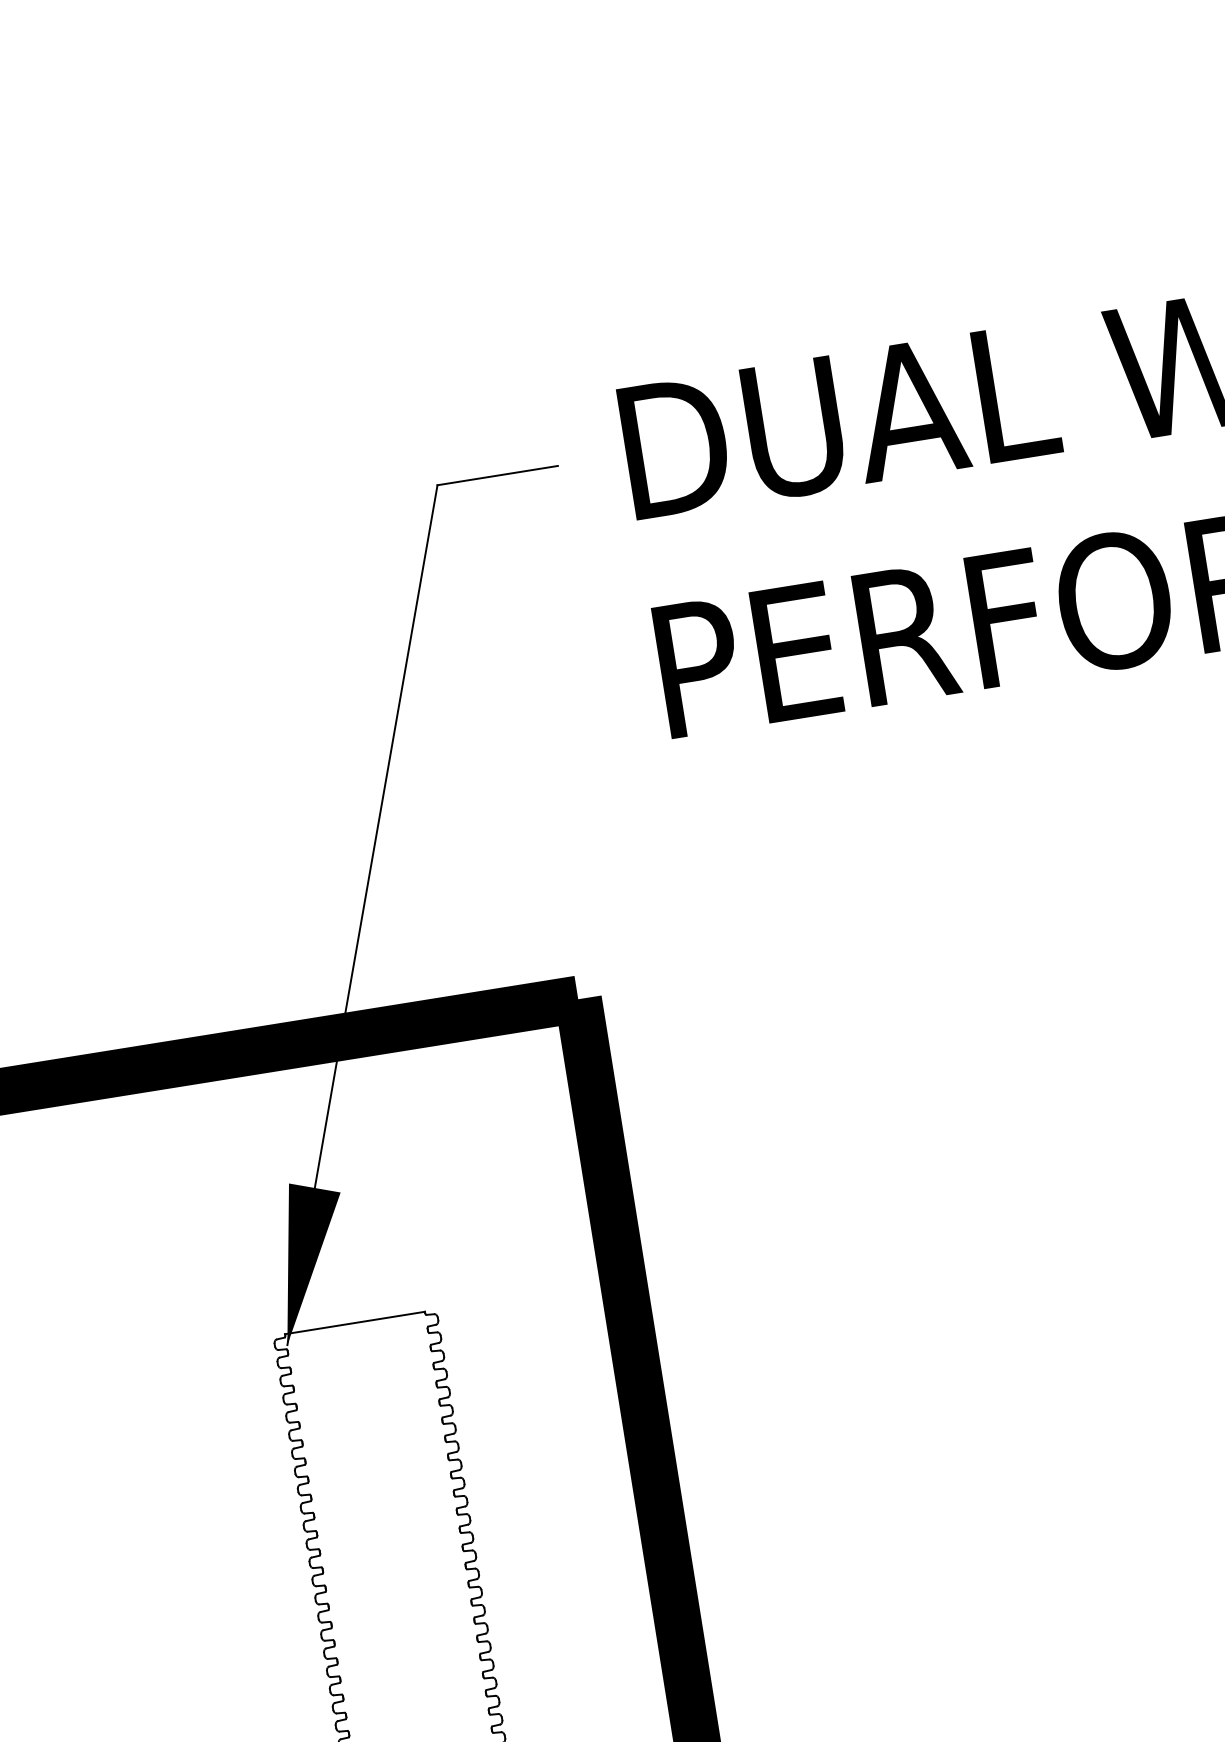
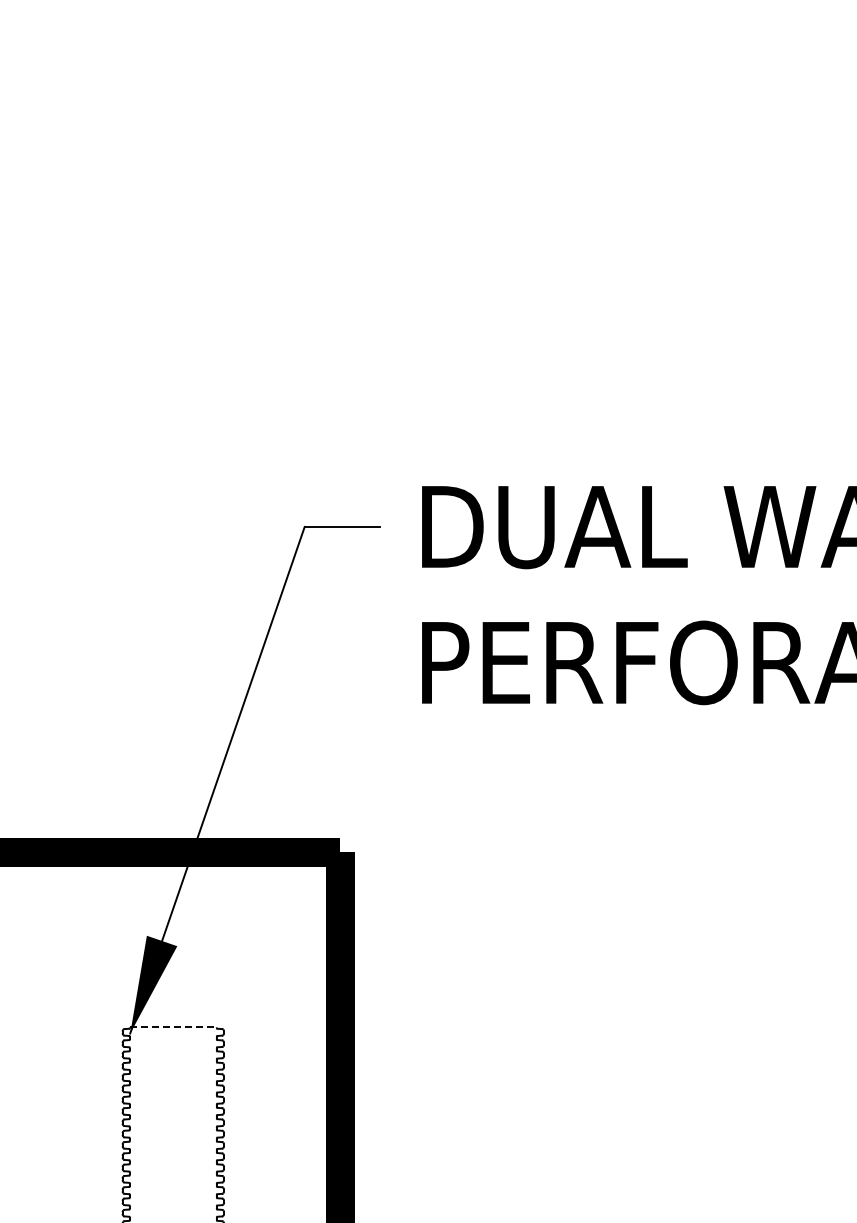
line: (355, 1322) -> (173, 1026), solid -> dashed

